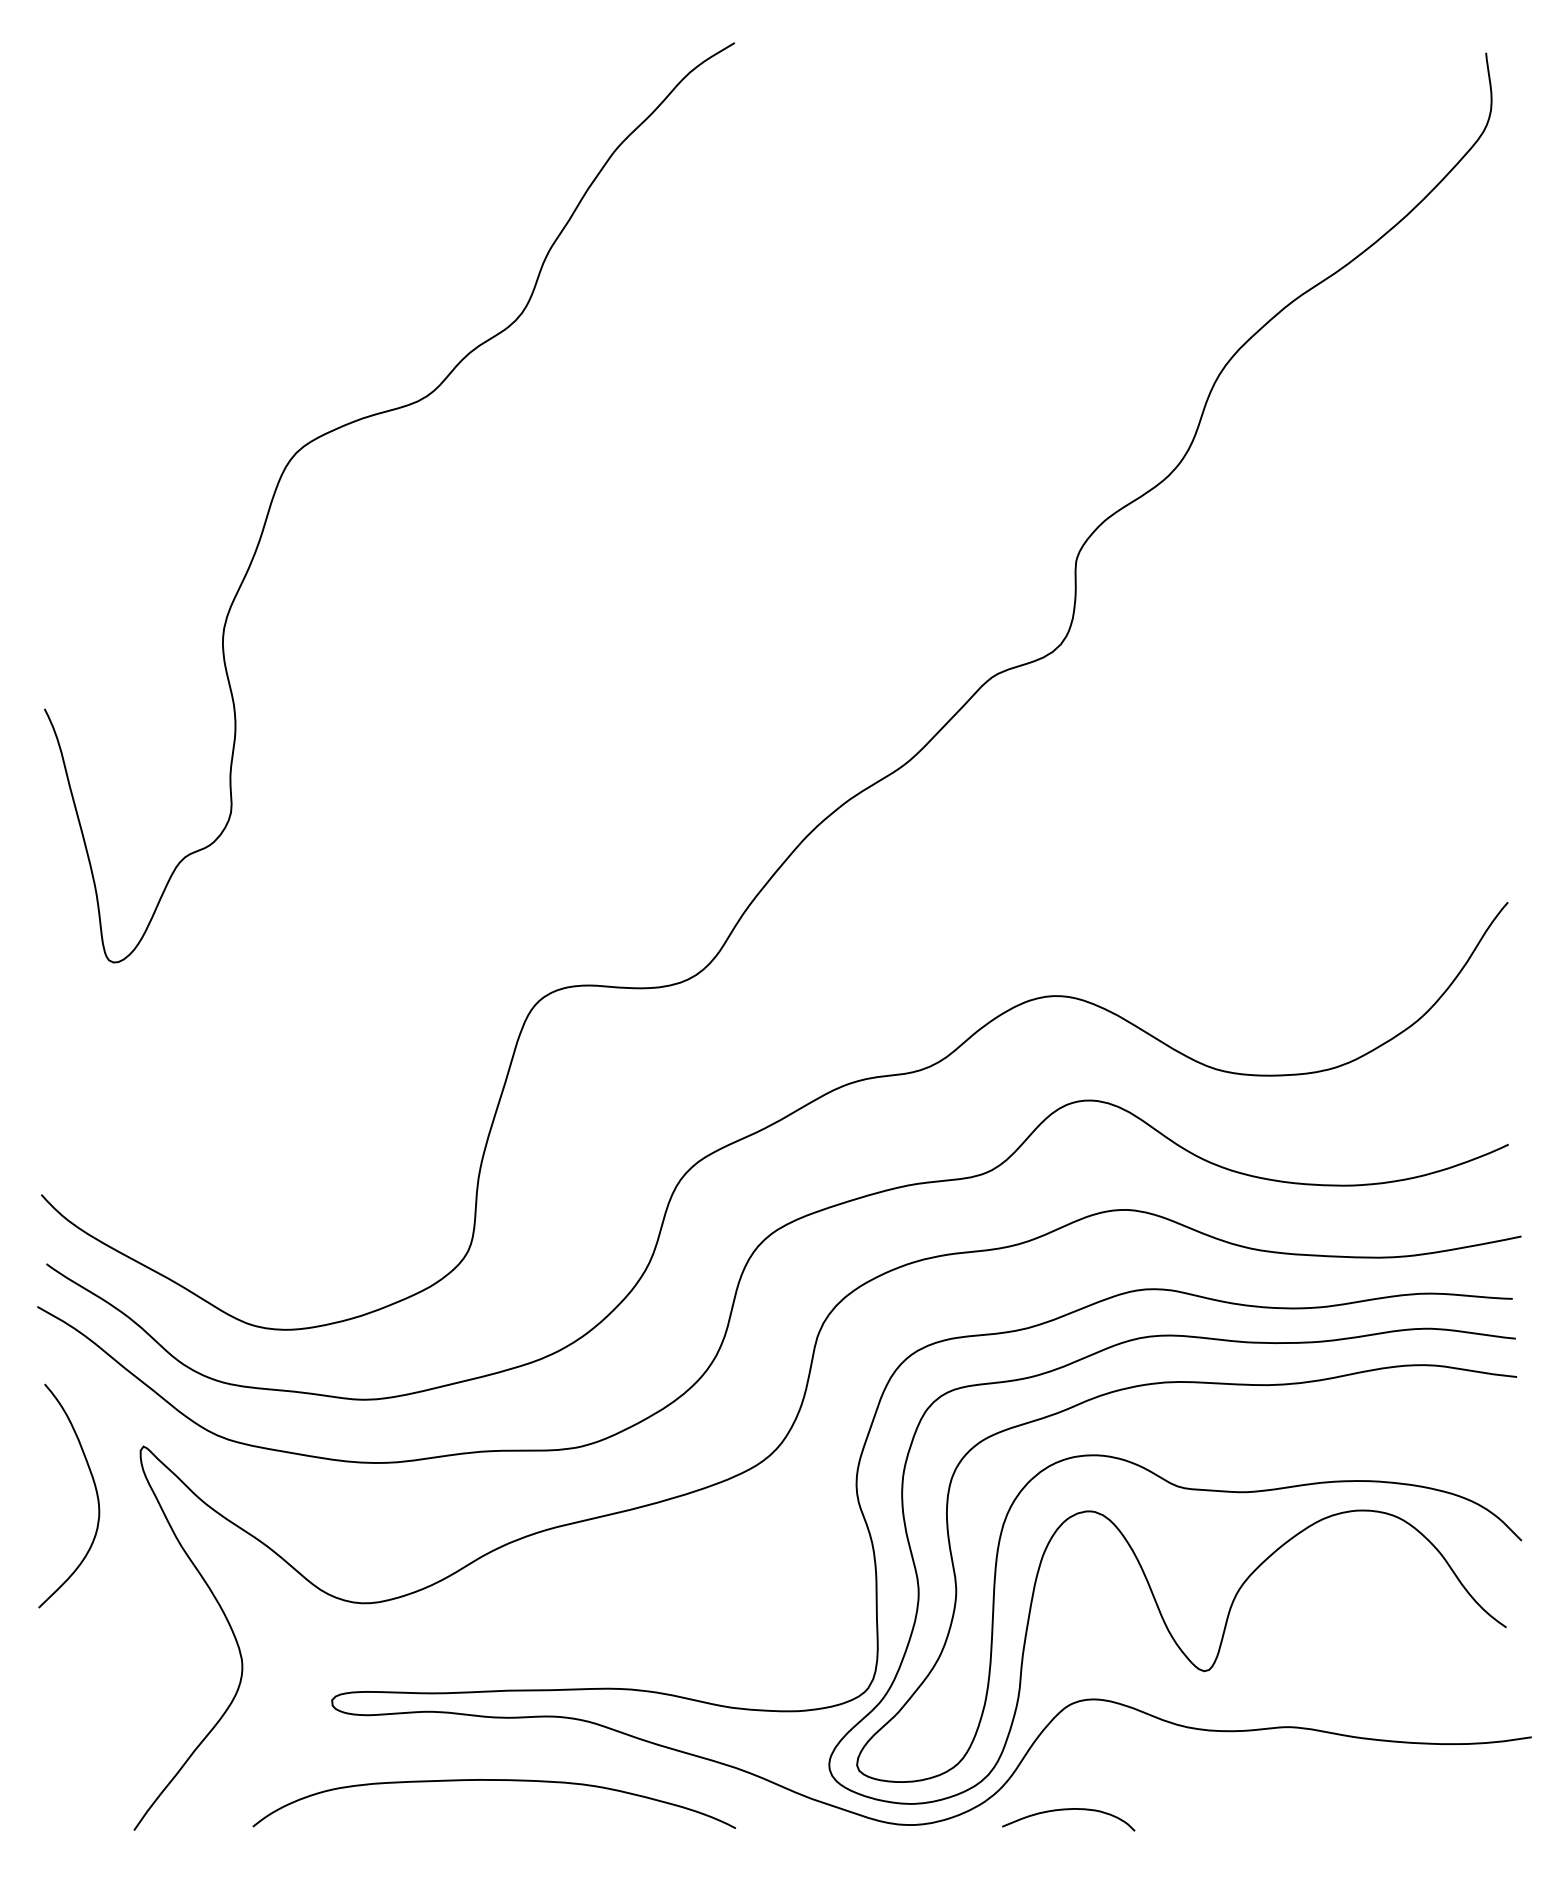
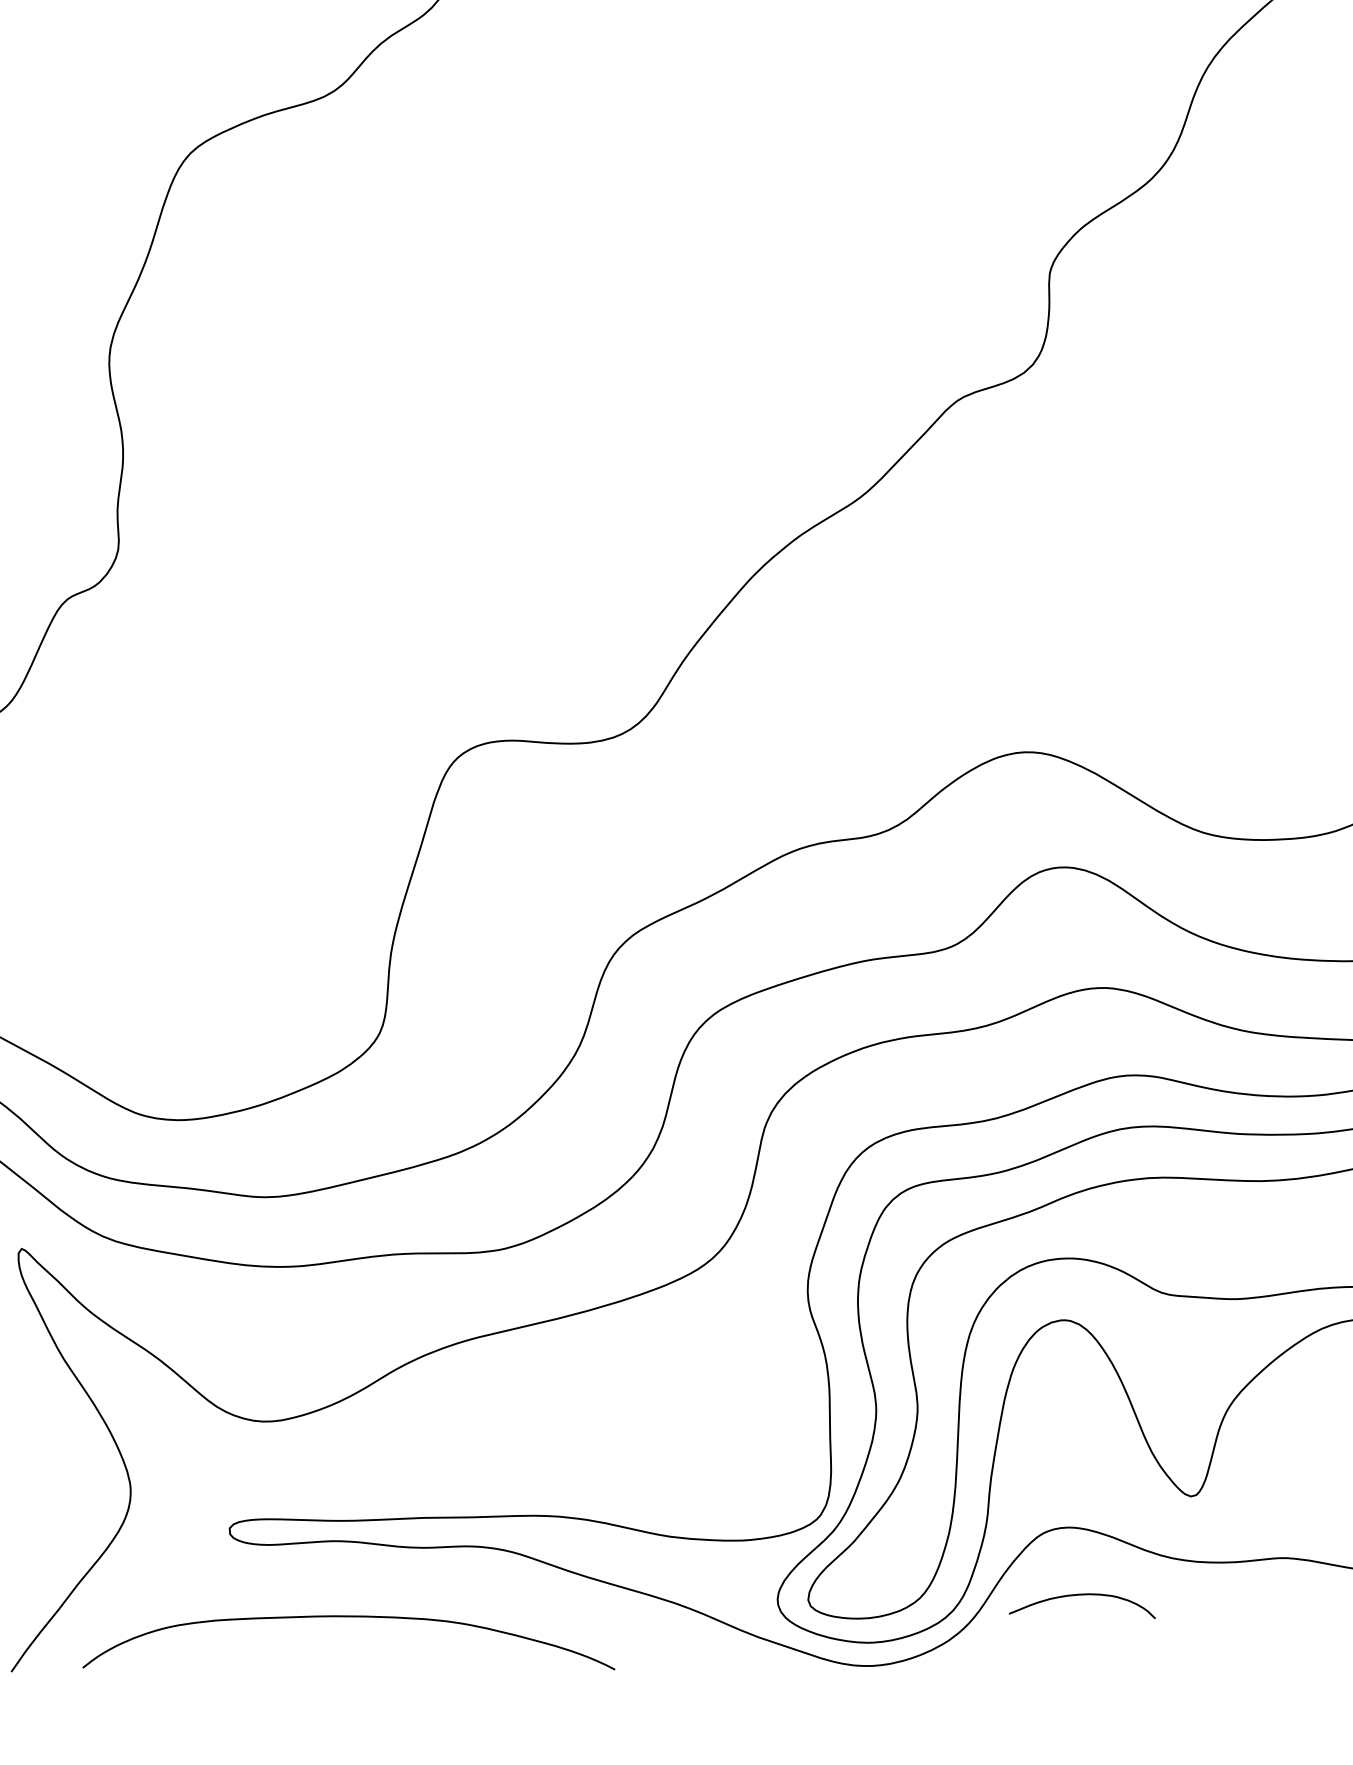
curve: (493, 1780) -> (348, 1616), moved
curve: (1068, 1810) -> (1082, 1595), moved

